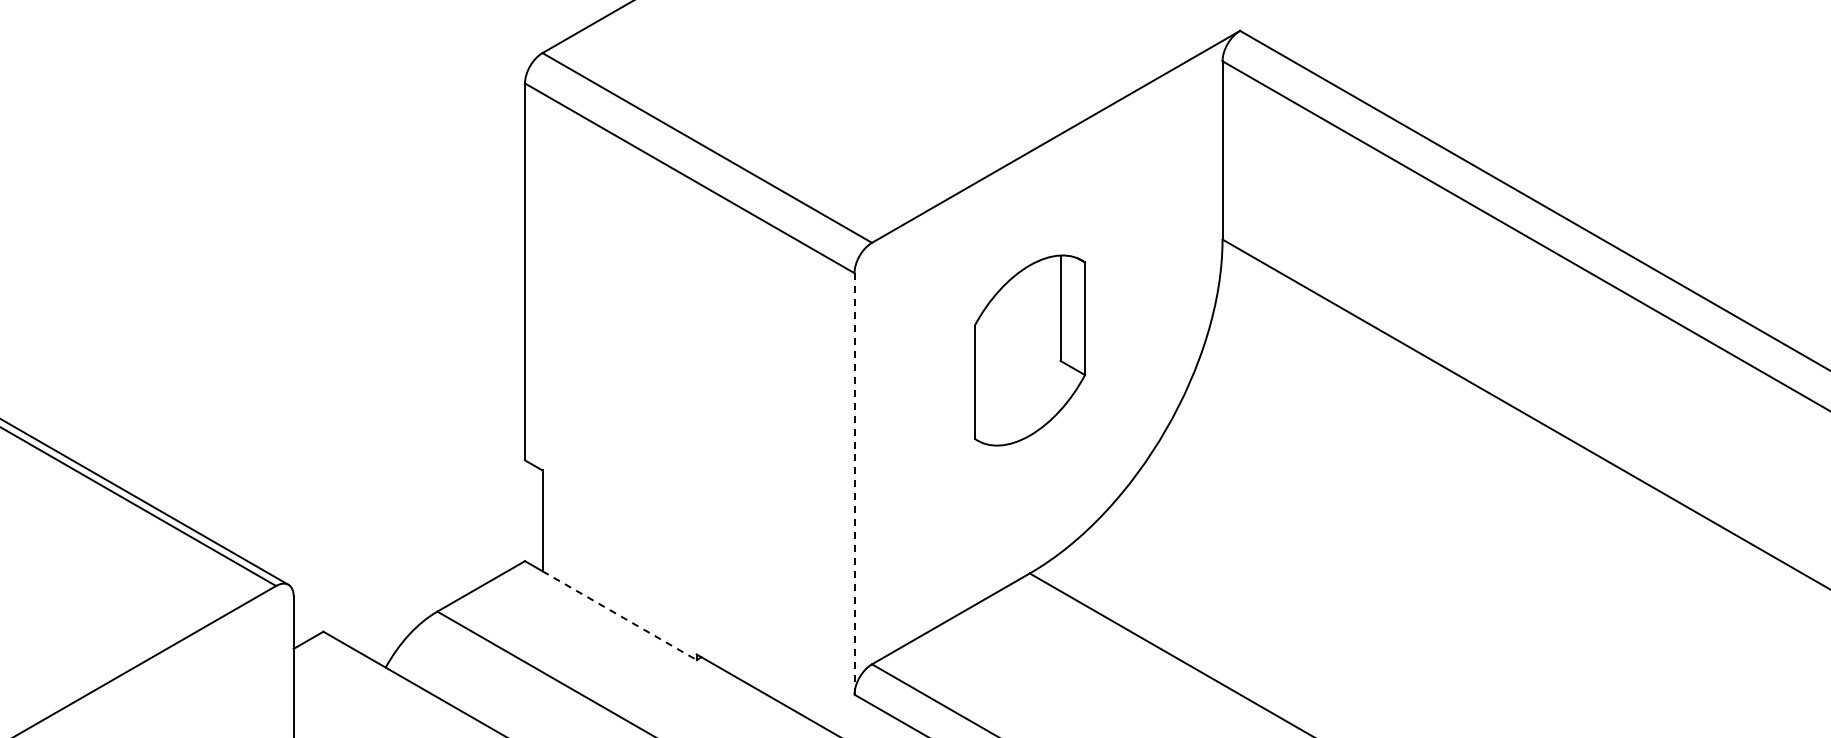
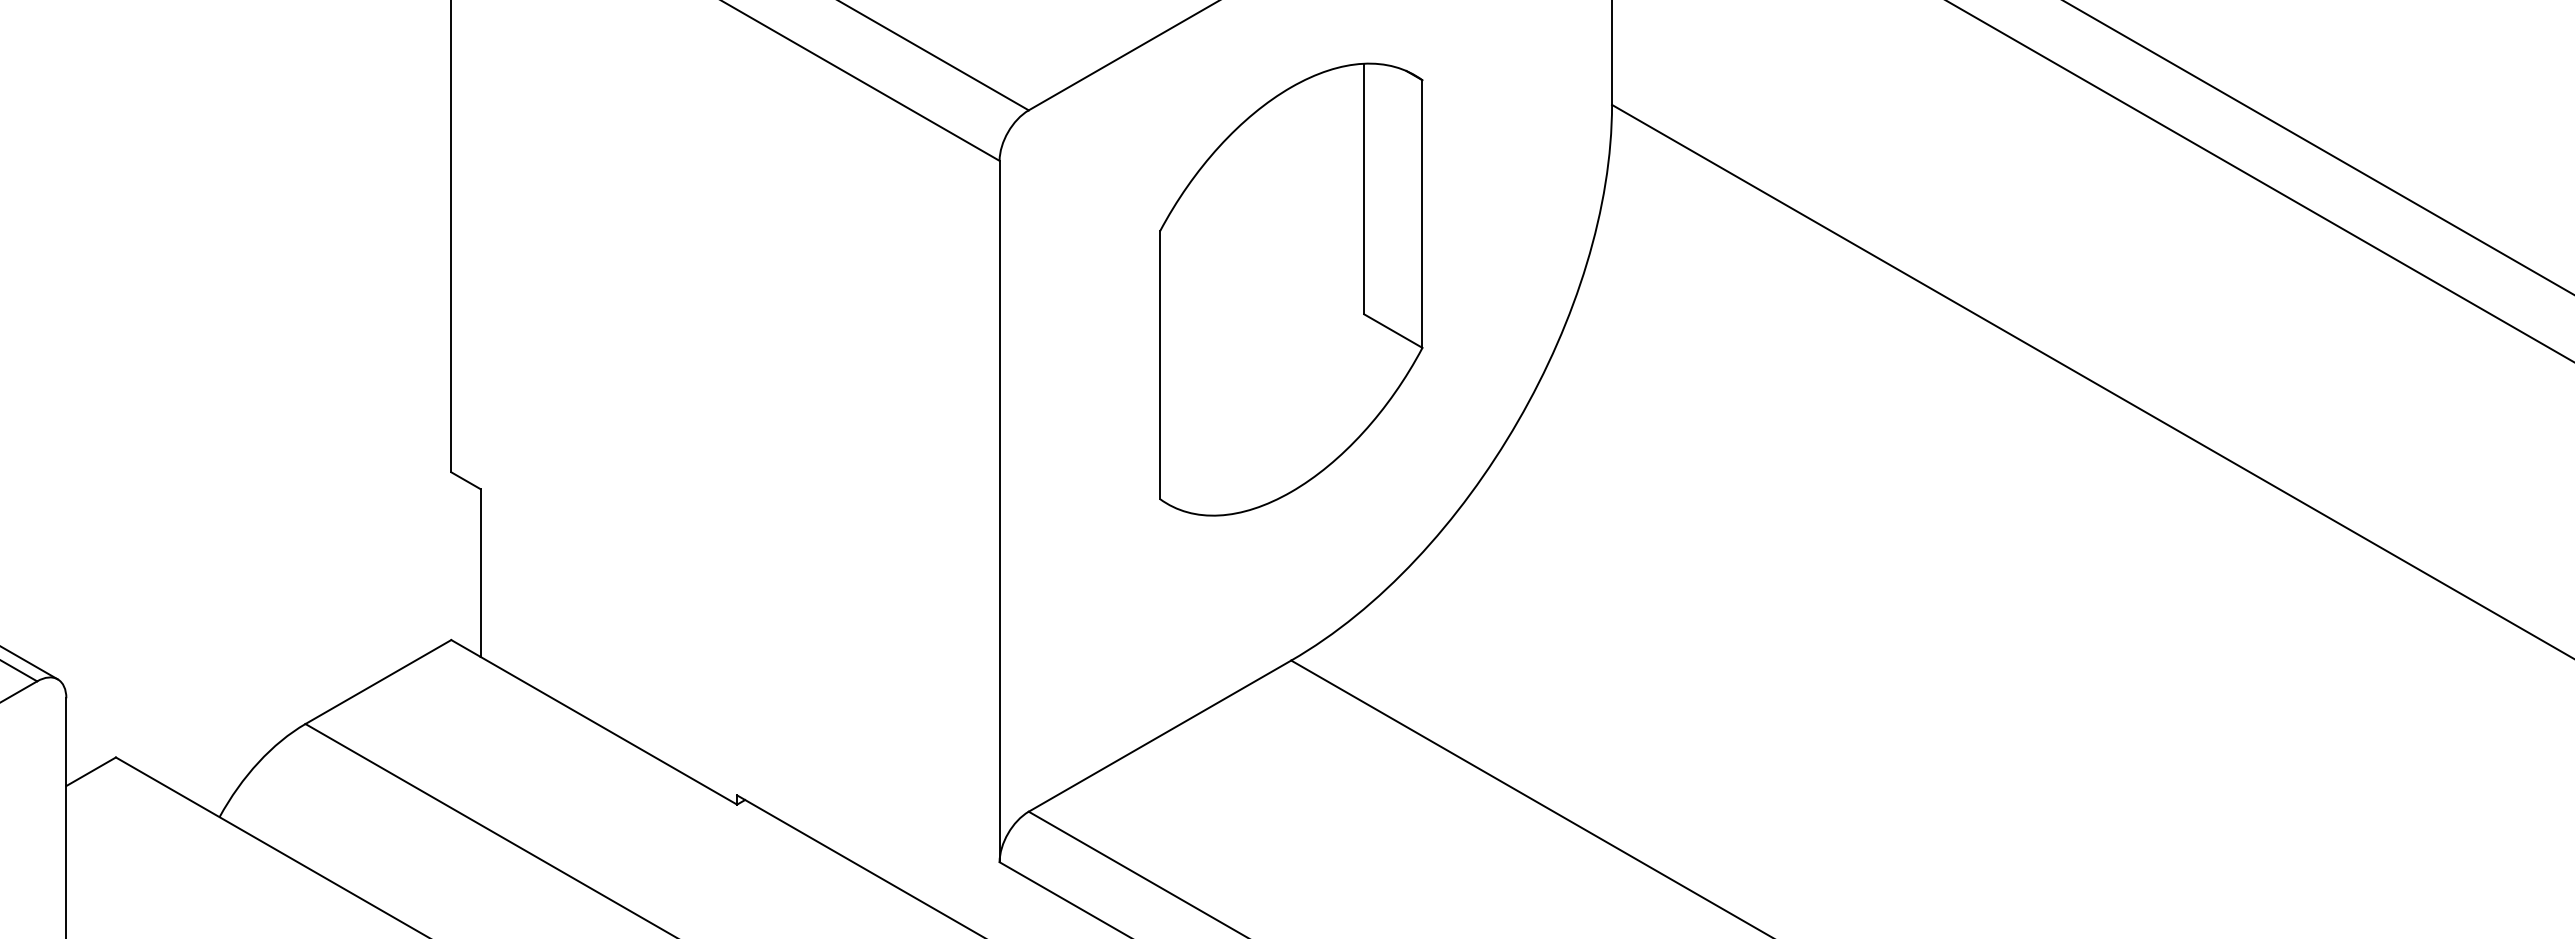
part: (1029, 350) -> (1290, 289), size x1.43
line: (854, 483) -> (999, 510), dashed -> solid
line: (619, 615) -> (608, 730), dashed -> solid

